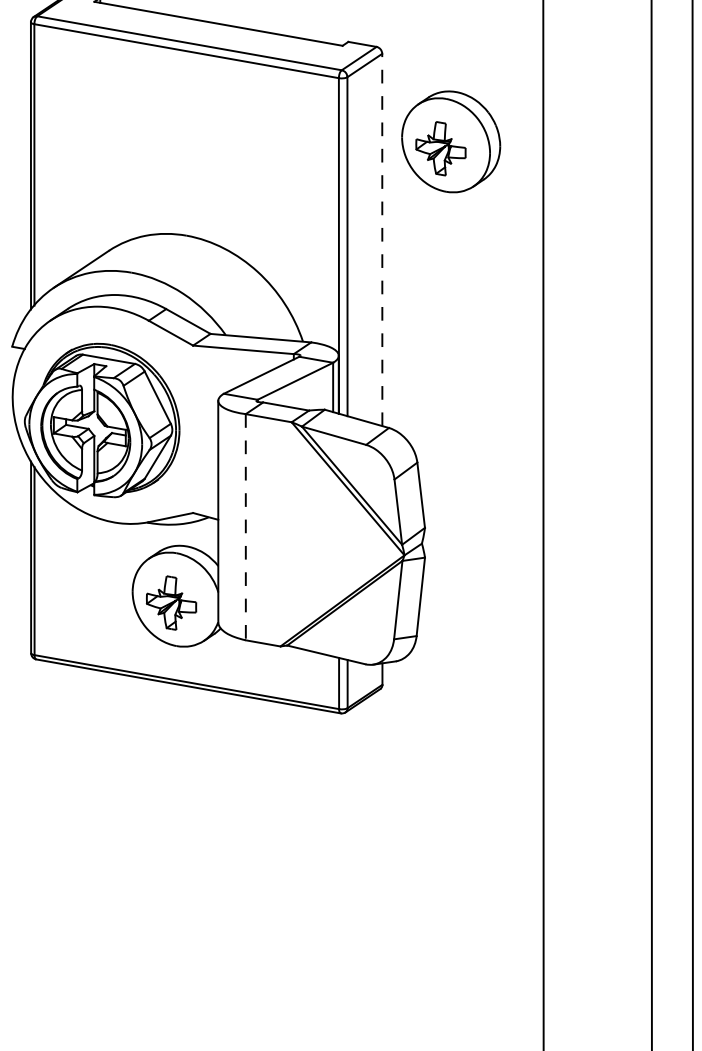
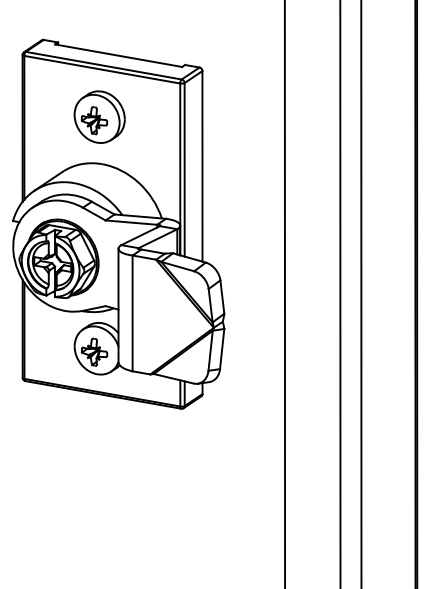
part: (450, 140) -> (99, 116), moved
line: (382, 238) -> (202, 165), dashed -> solid
line: (245, 527) -> (132, 313), dashed -> solid

